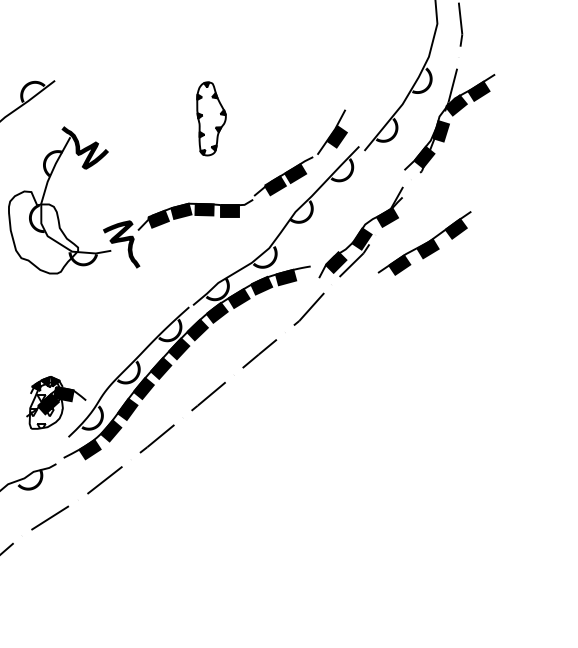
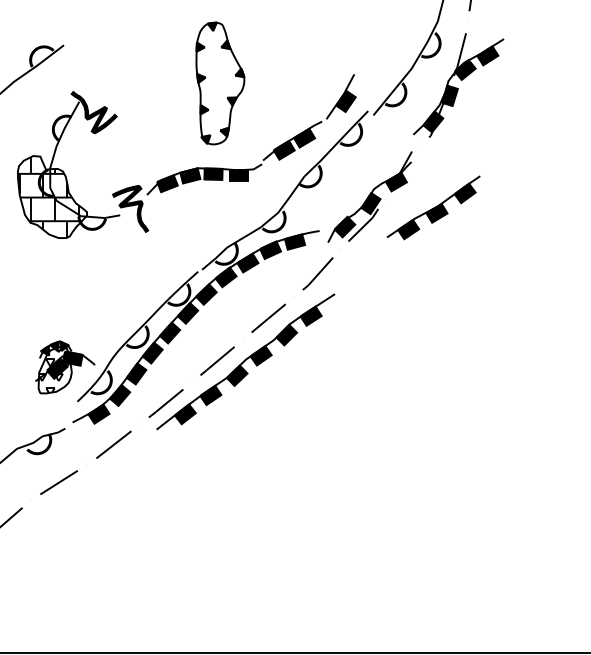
part: (211, 118) -> (220, 83), size x1.67
hatch: (40, 231) -> (49, 196), added
part: (236, 396) -> (245, 361), added

